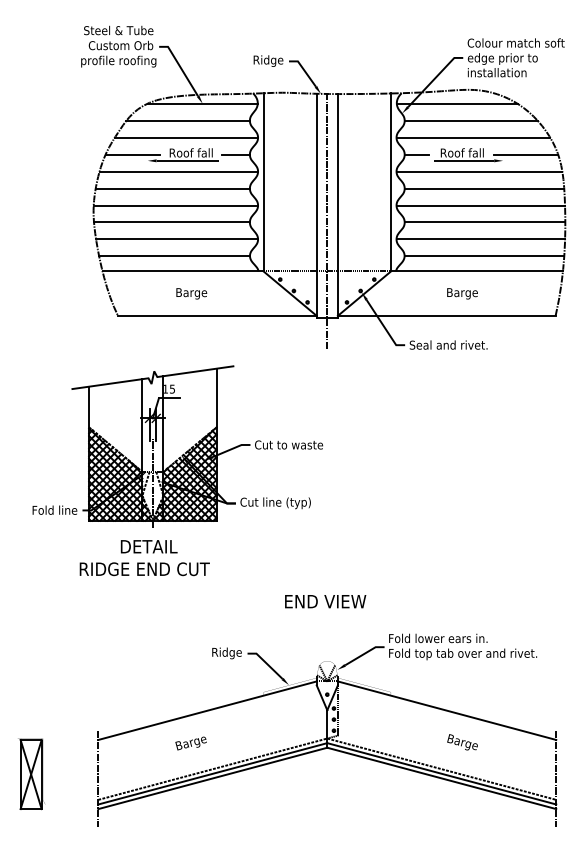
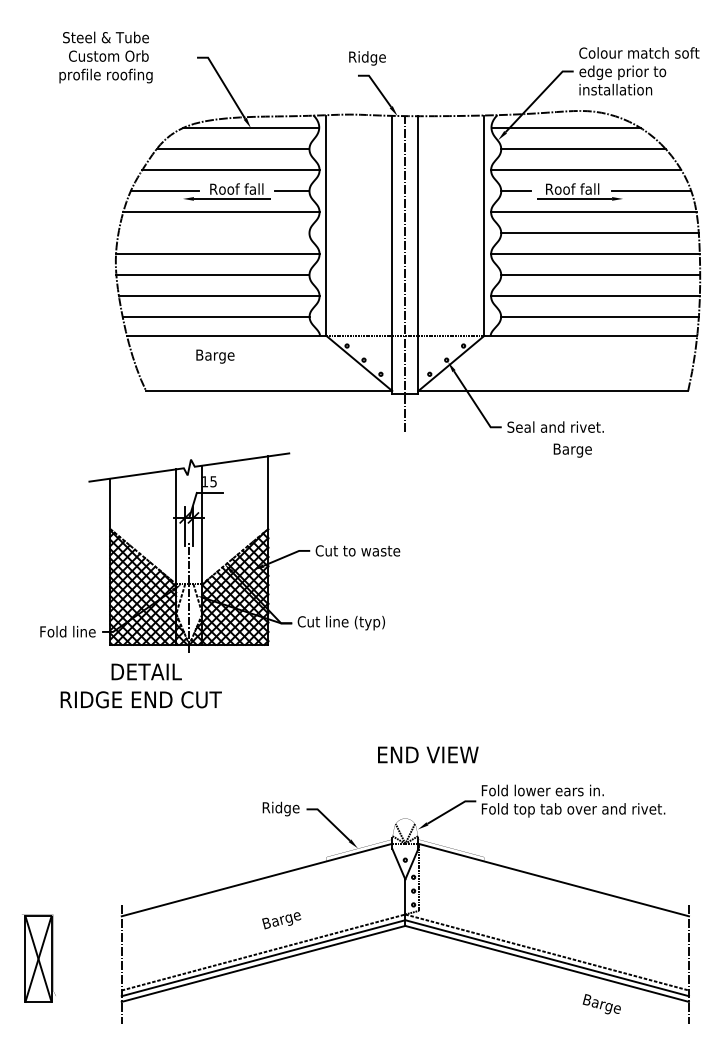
text: (118, 46) -> (105, 57), moved
text: (268, 61) -> (367, 58), moved
line: (172, 188) -> (213, 233), removed
text: (191, 293) -> (215, 356), moved
text: (462, 293) -> (572, 450), moved
text: (144, 557) -> (140, 685), moved
text: (325, 601) -> (428, 754), moved
text: (462, 742) -> (601, 1004), moved
text: (190, 743) -> (281, 920), moved

